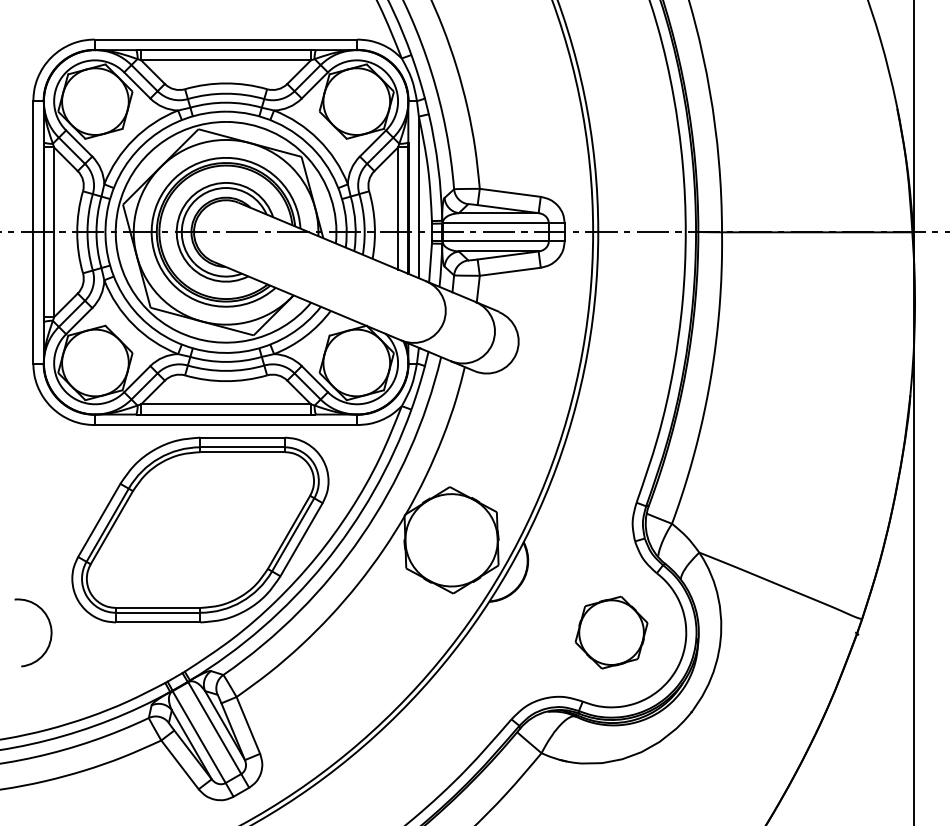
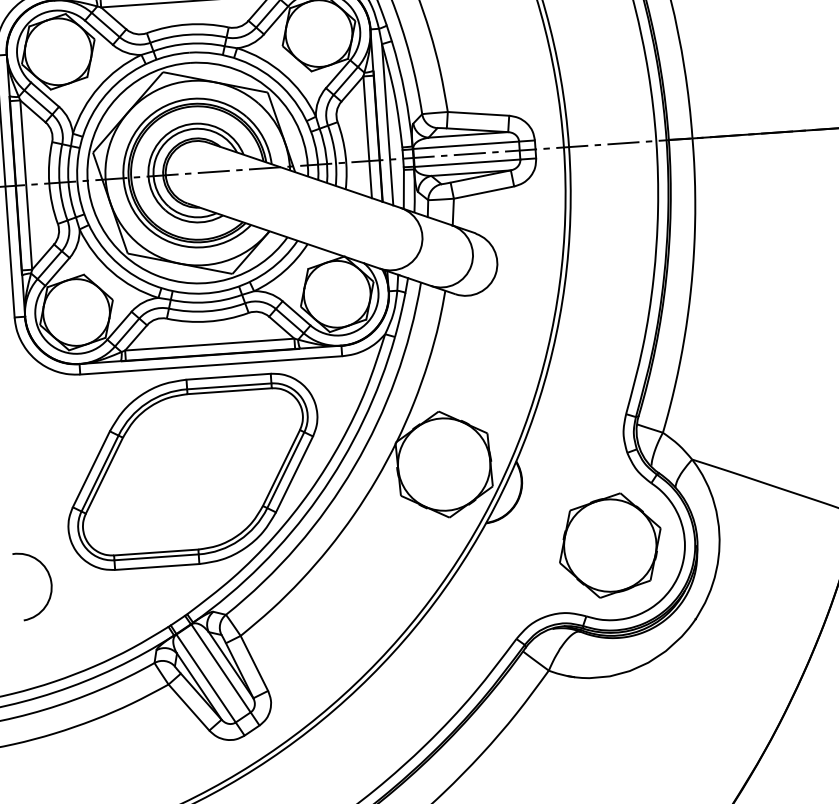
part: (611, 632) -> (610, 545), size x1.43

